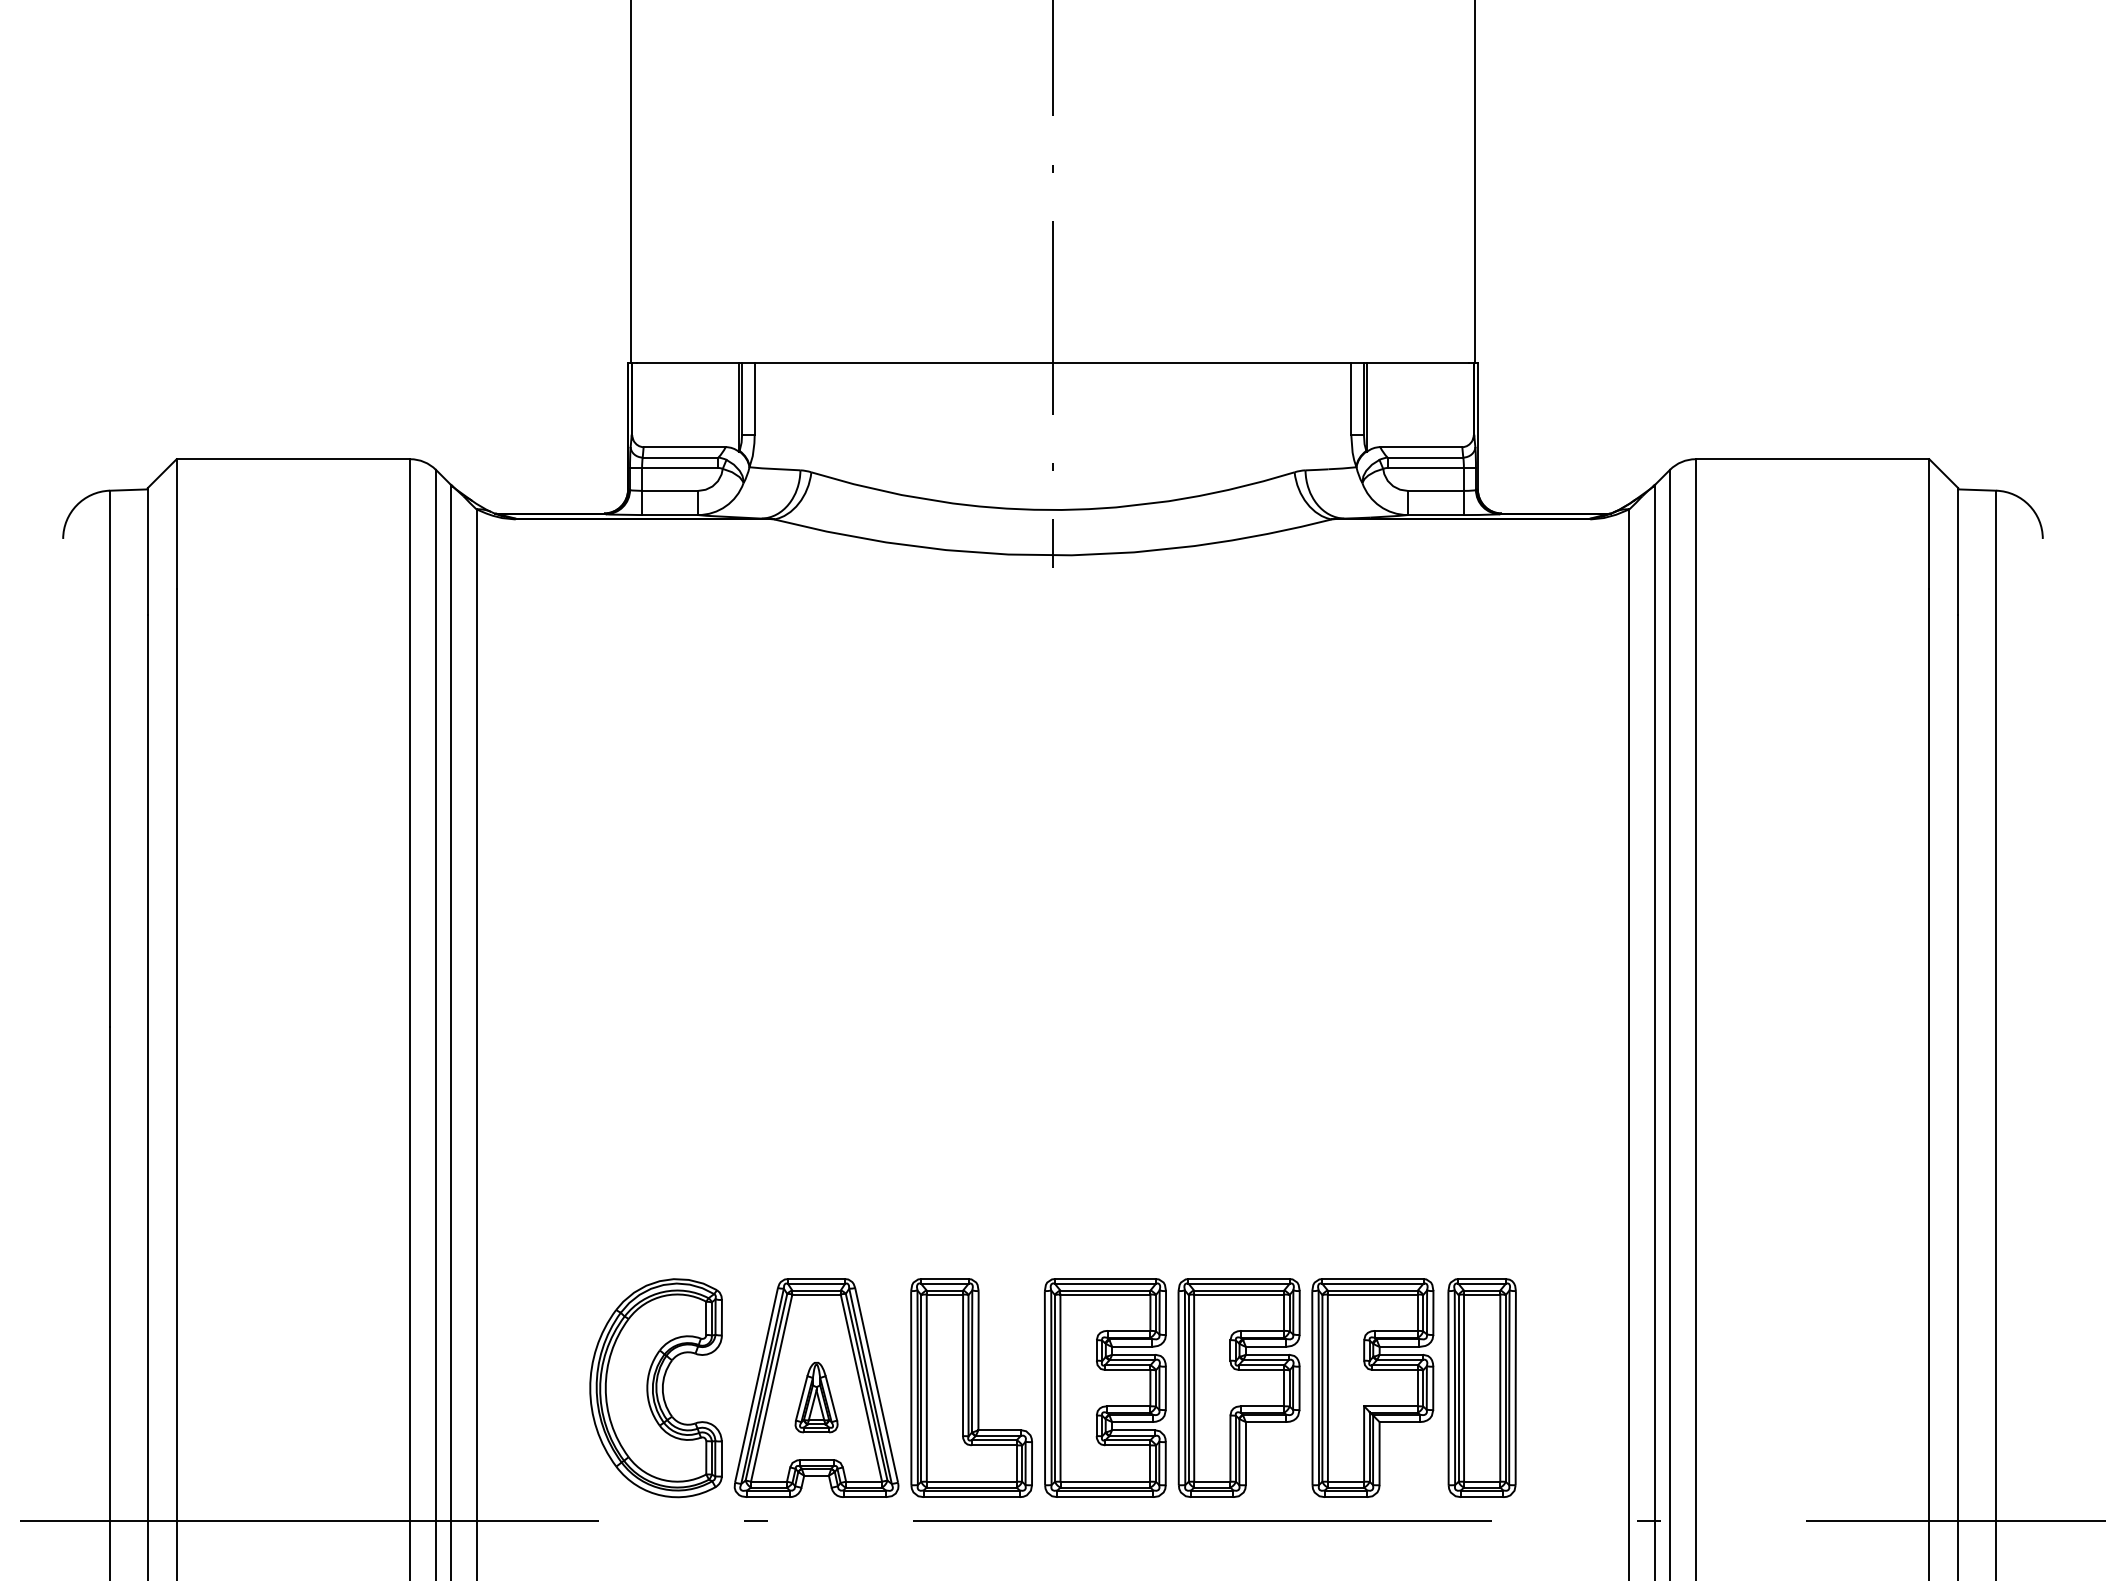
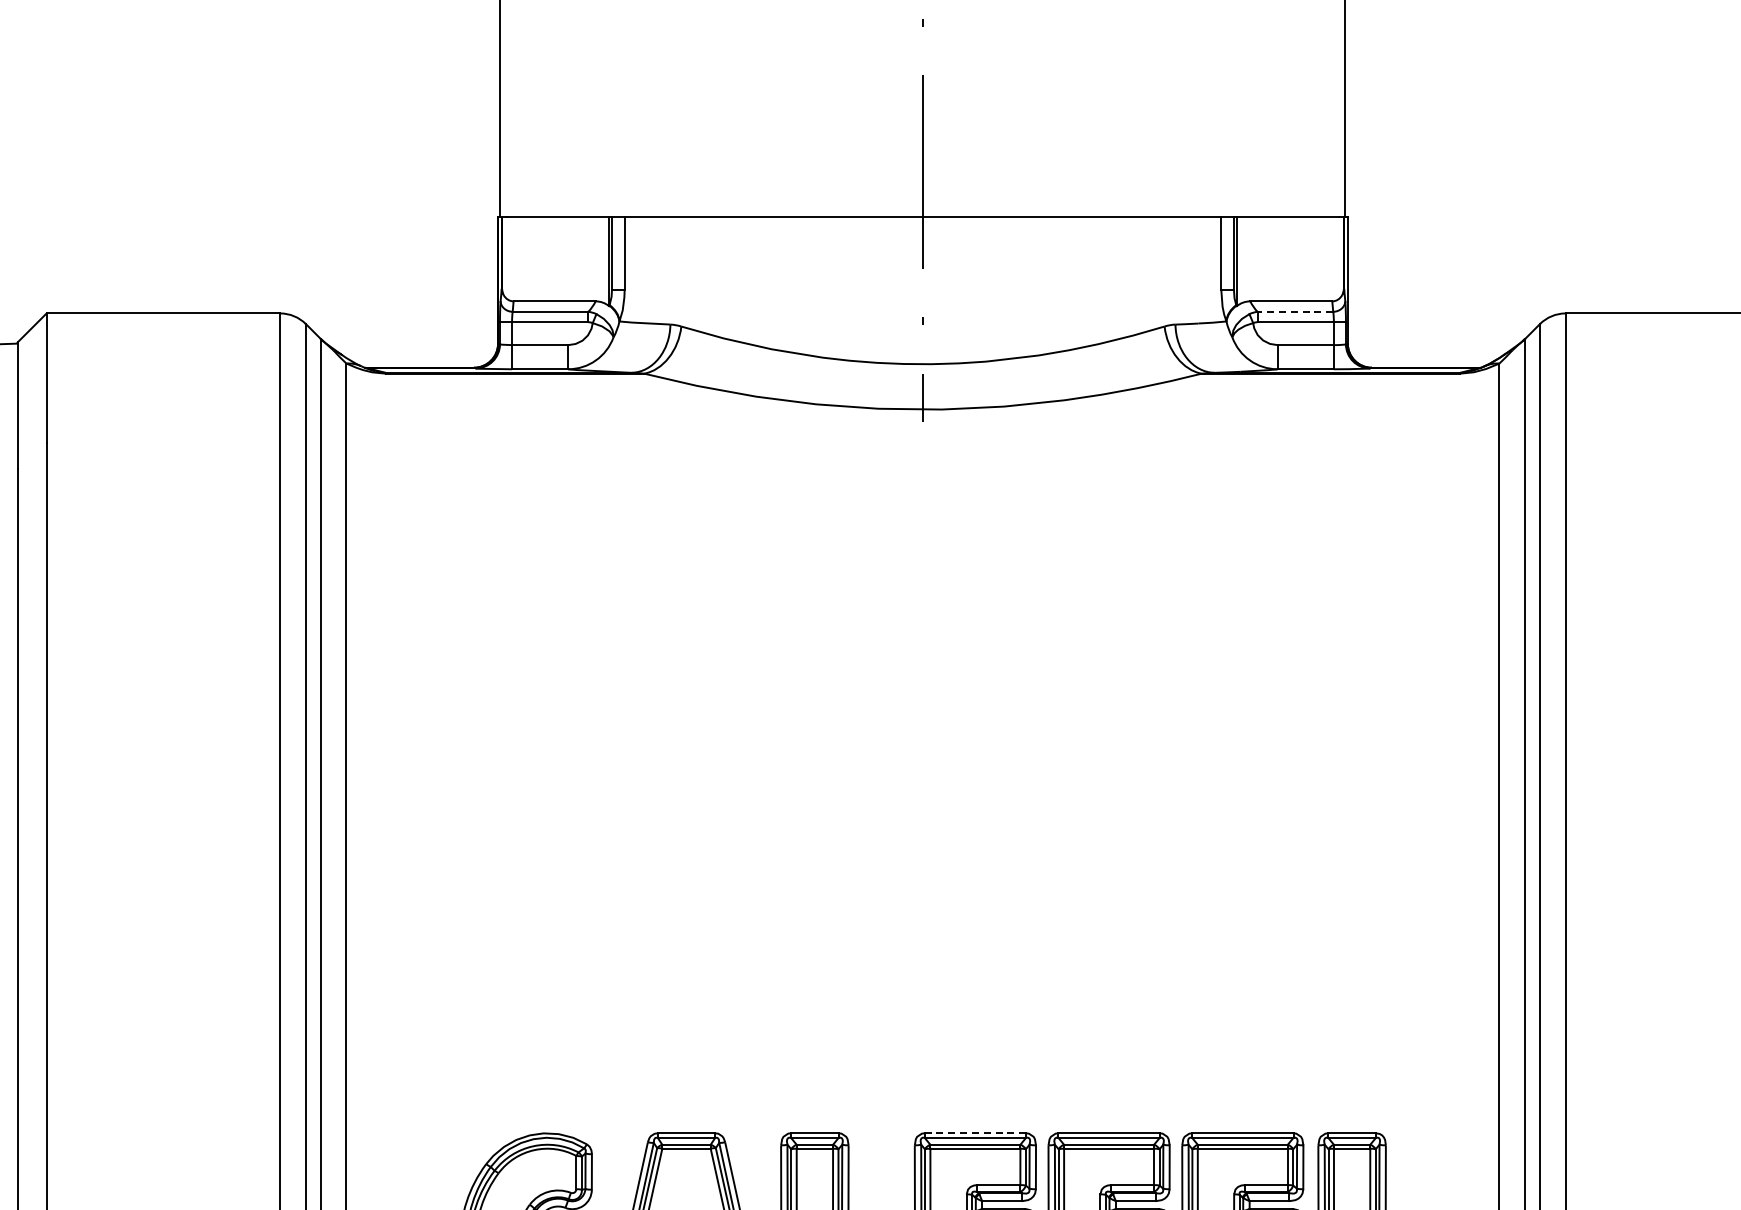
line: (1425, 457) -> (1295, 311), solid -> dashed
line: (1105, 1279) -> (975, 1133), solid -> dashed

